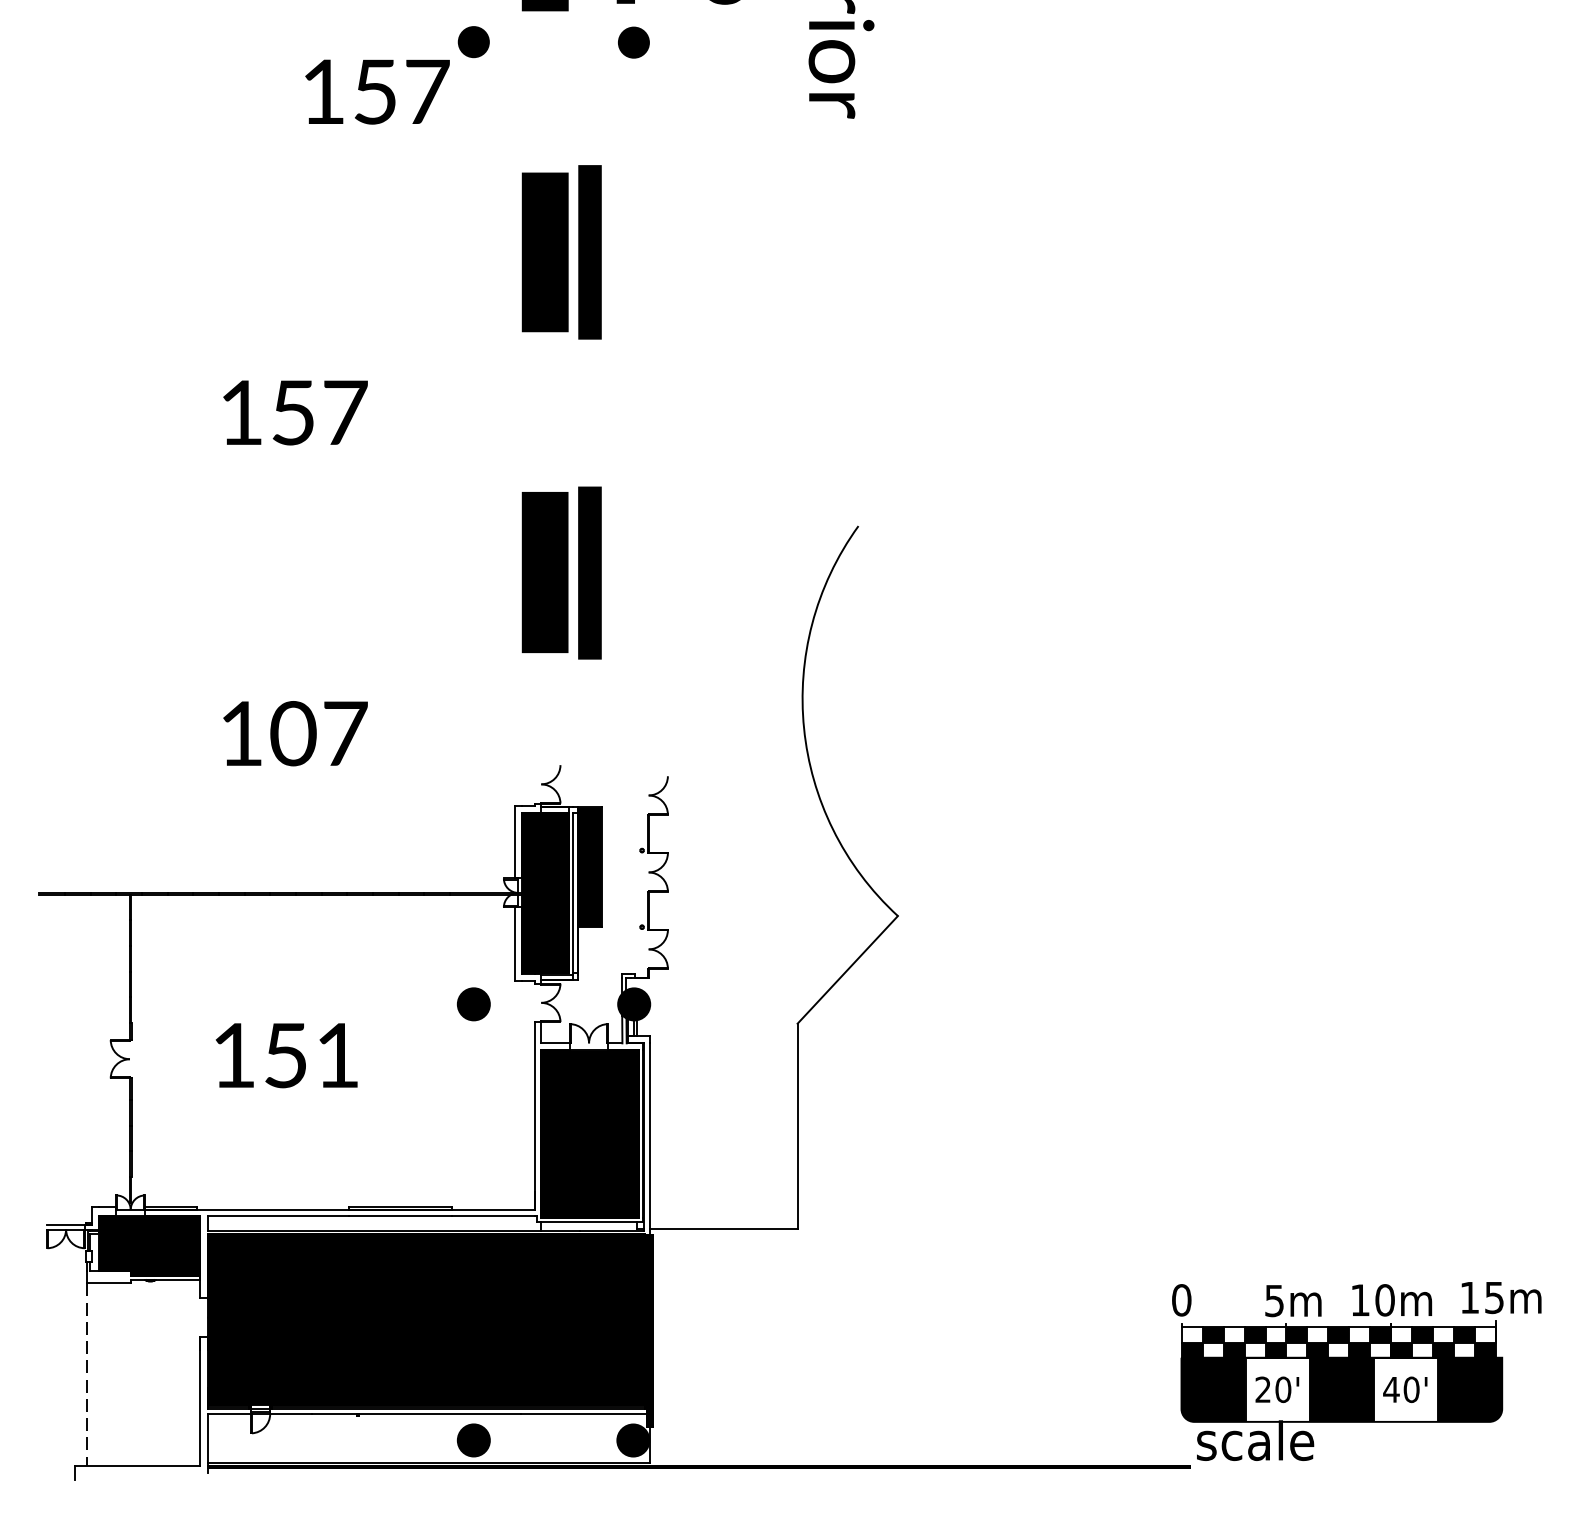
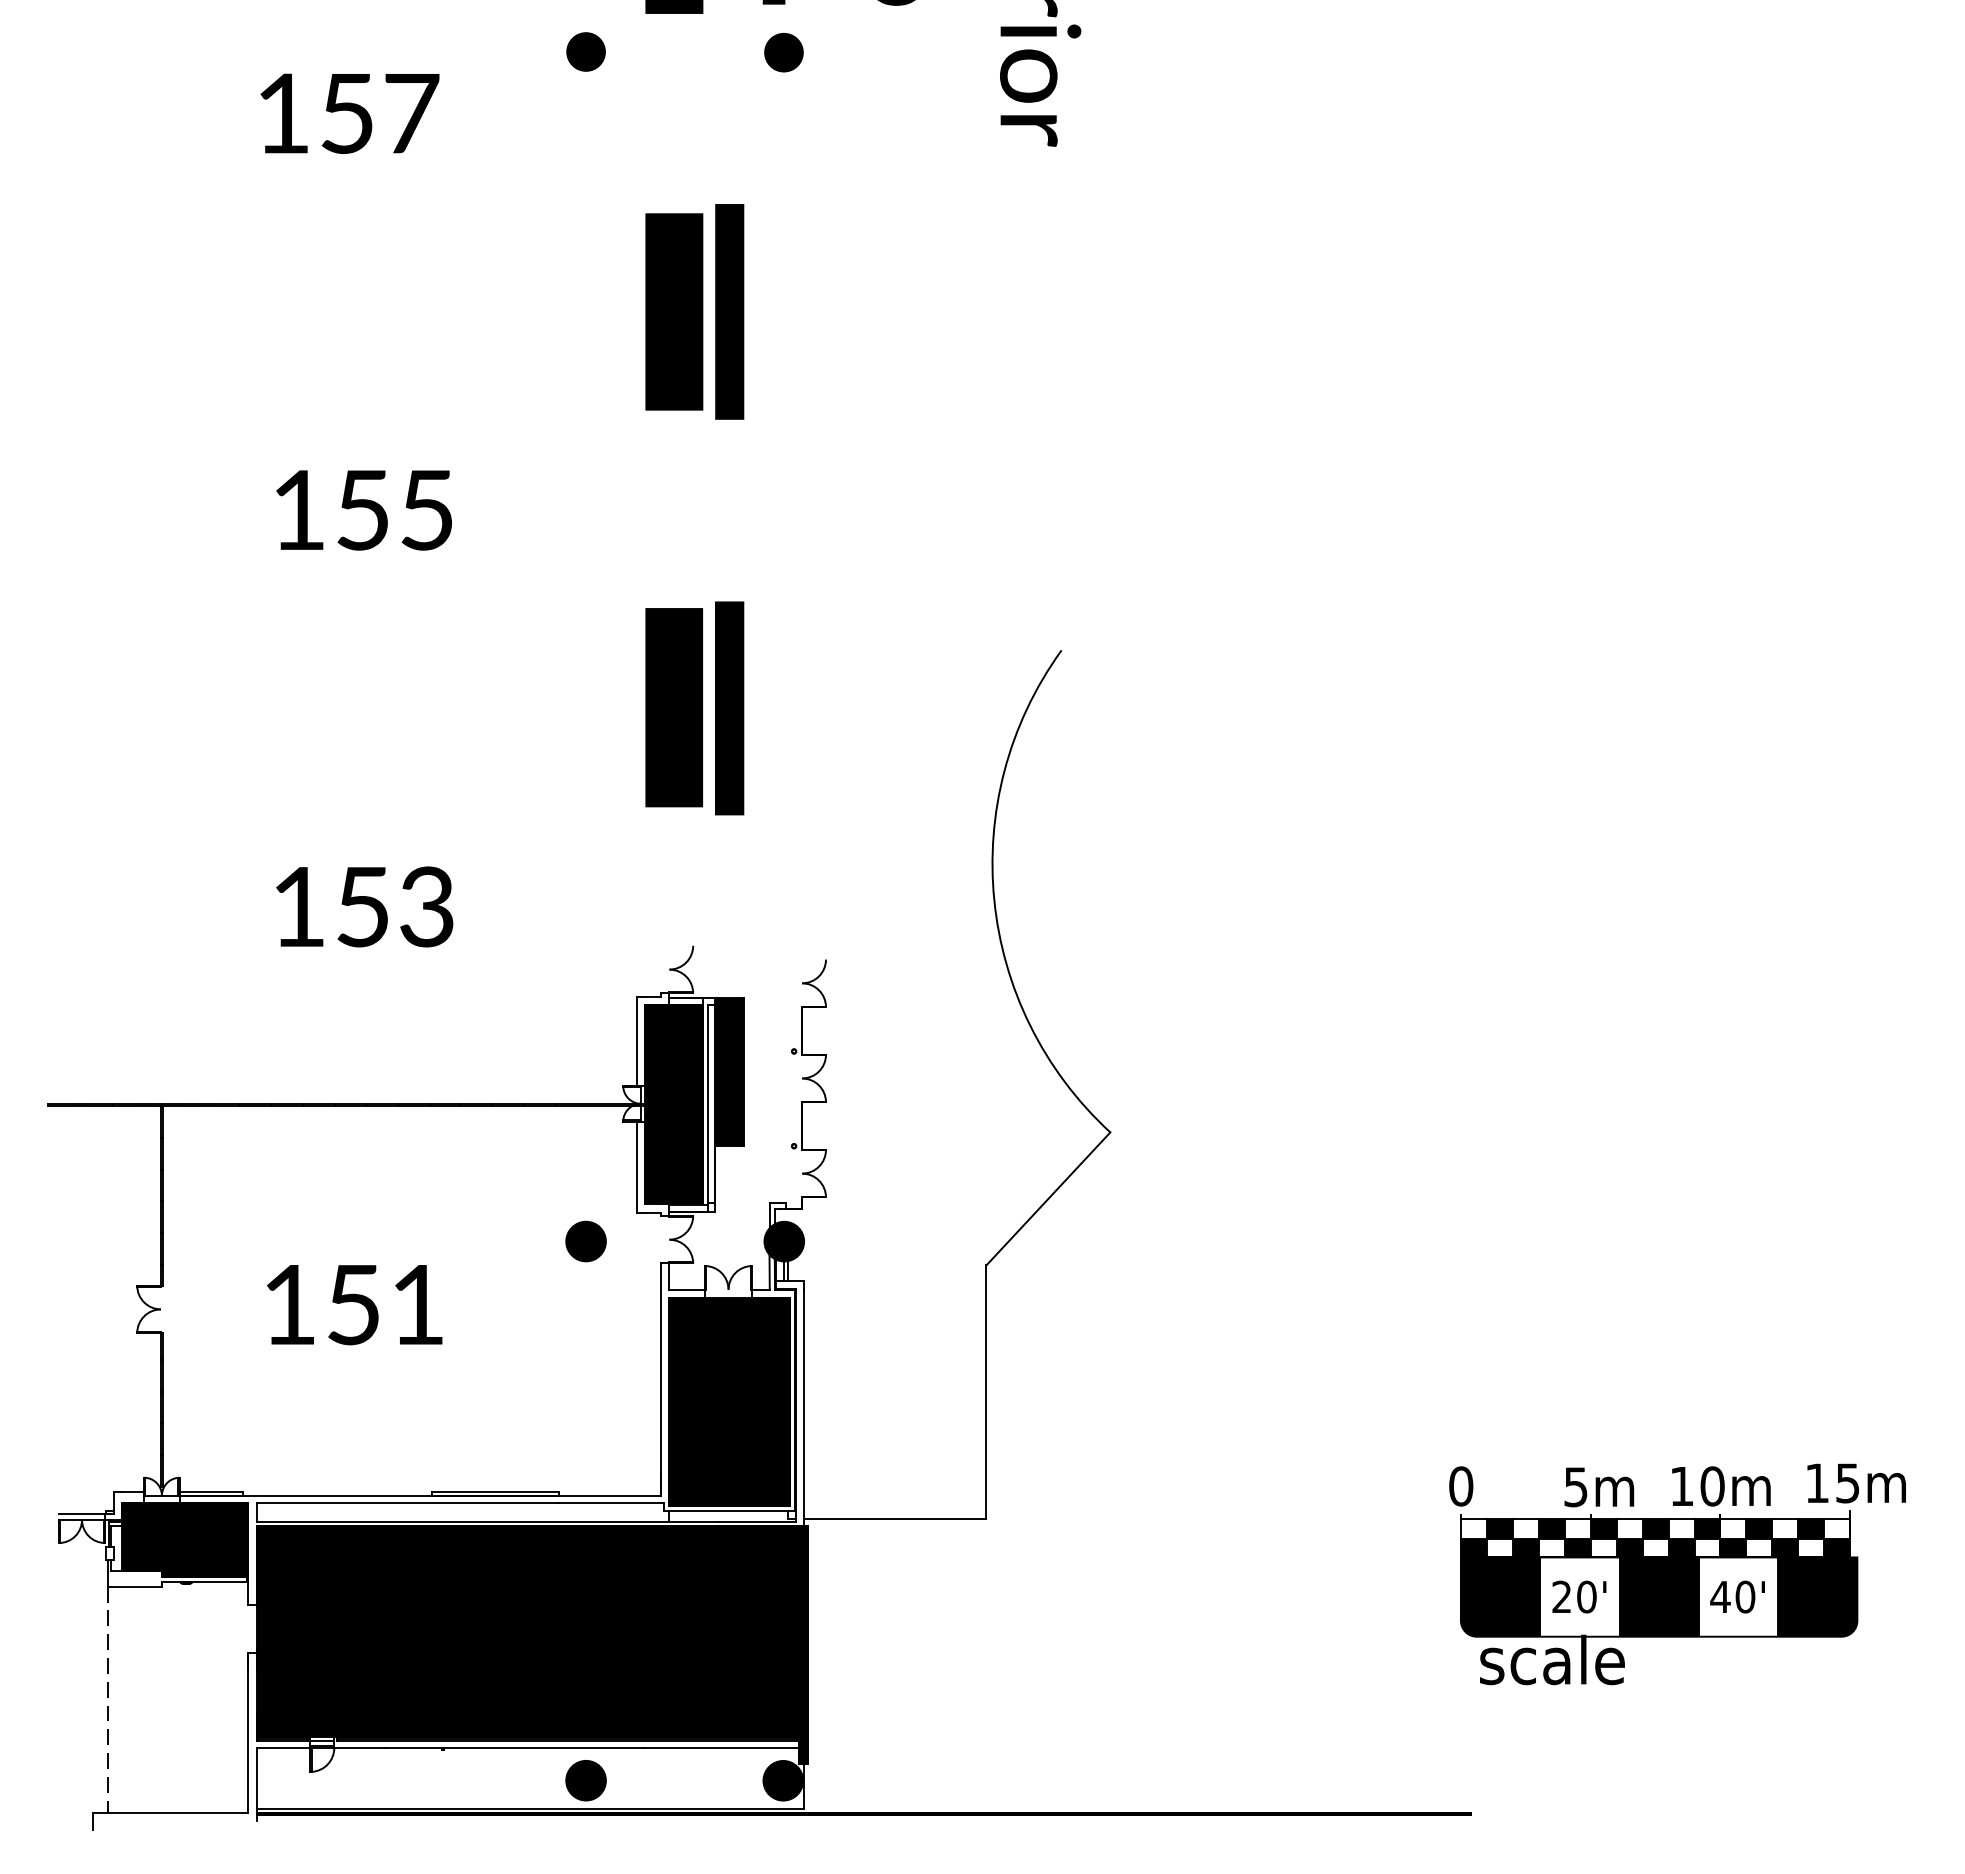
text: (377, 91) -> (349, 113), moved
text: (346, 413) -> (428, 510), 157 -> 155
text: (318, 733) -> (394, 906), 107 -> 153
part: (1356, 1371) -> (1677, 1574), moved

